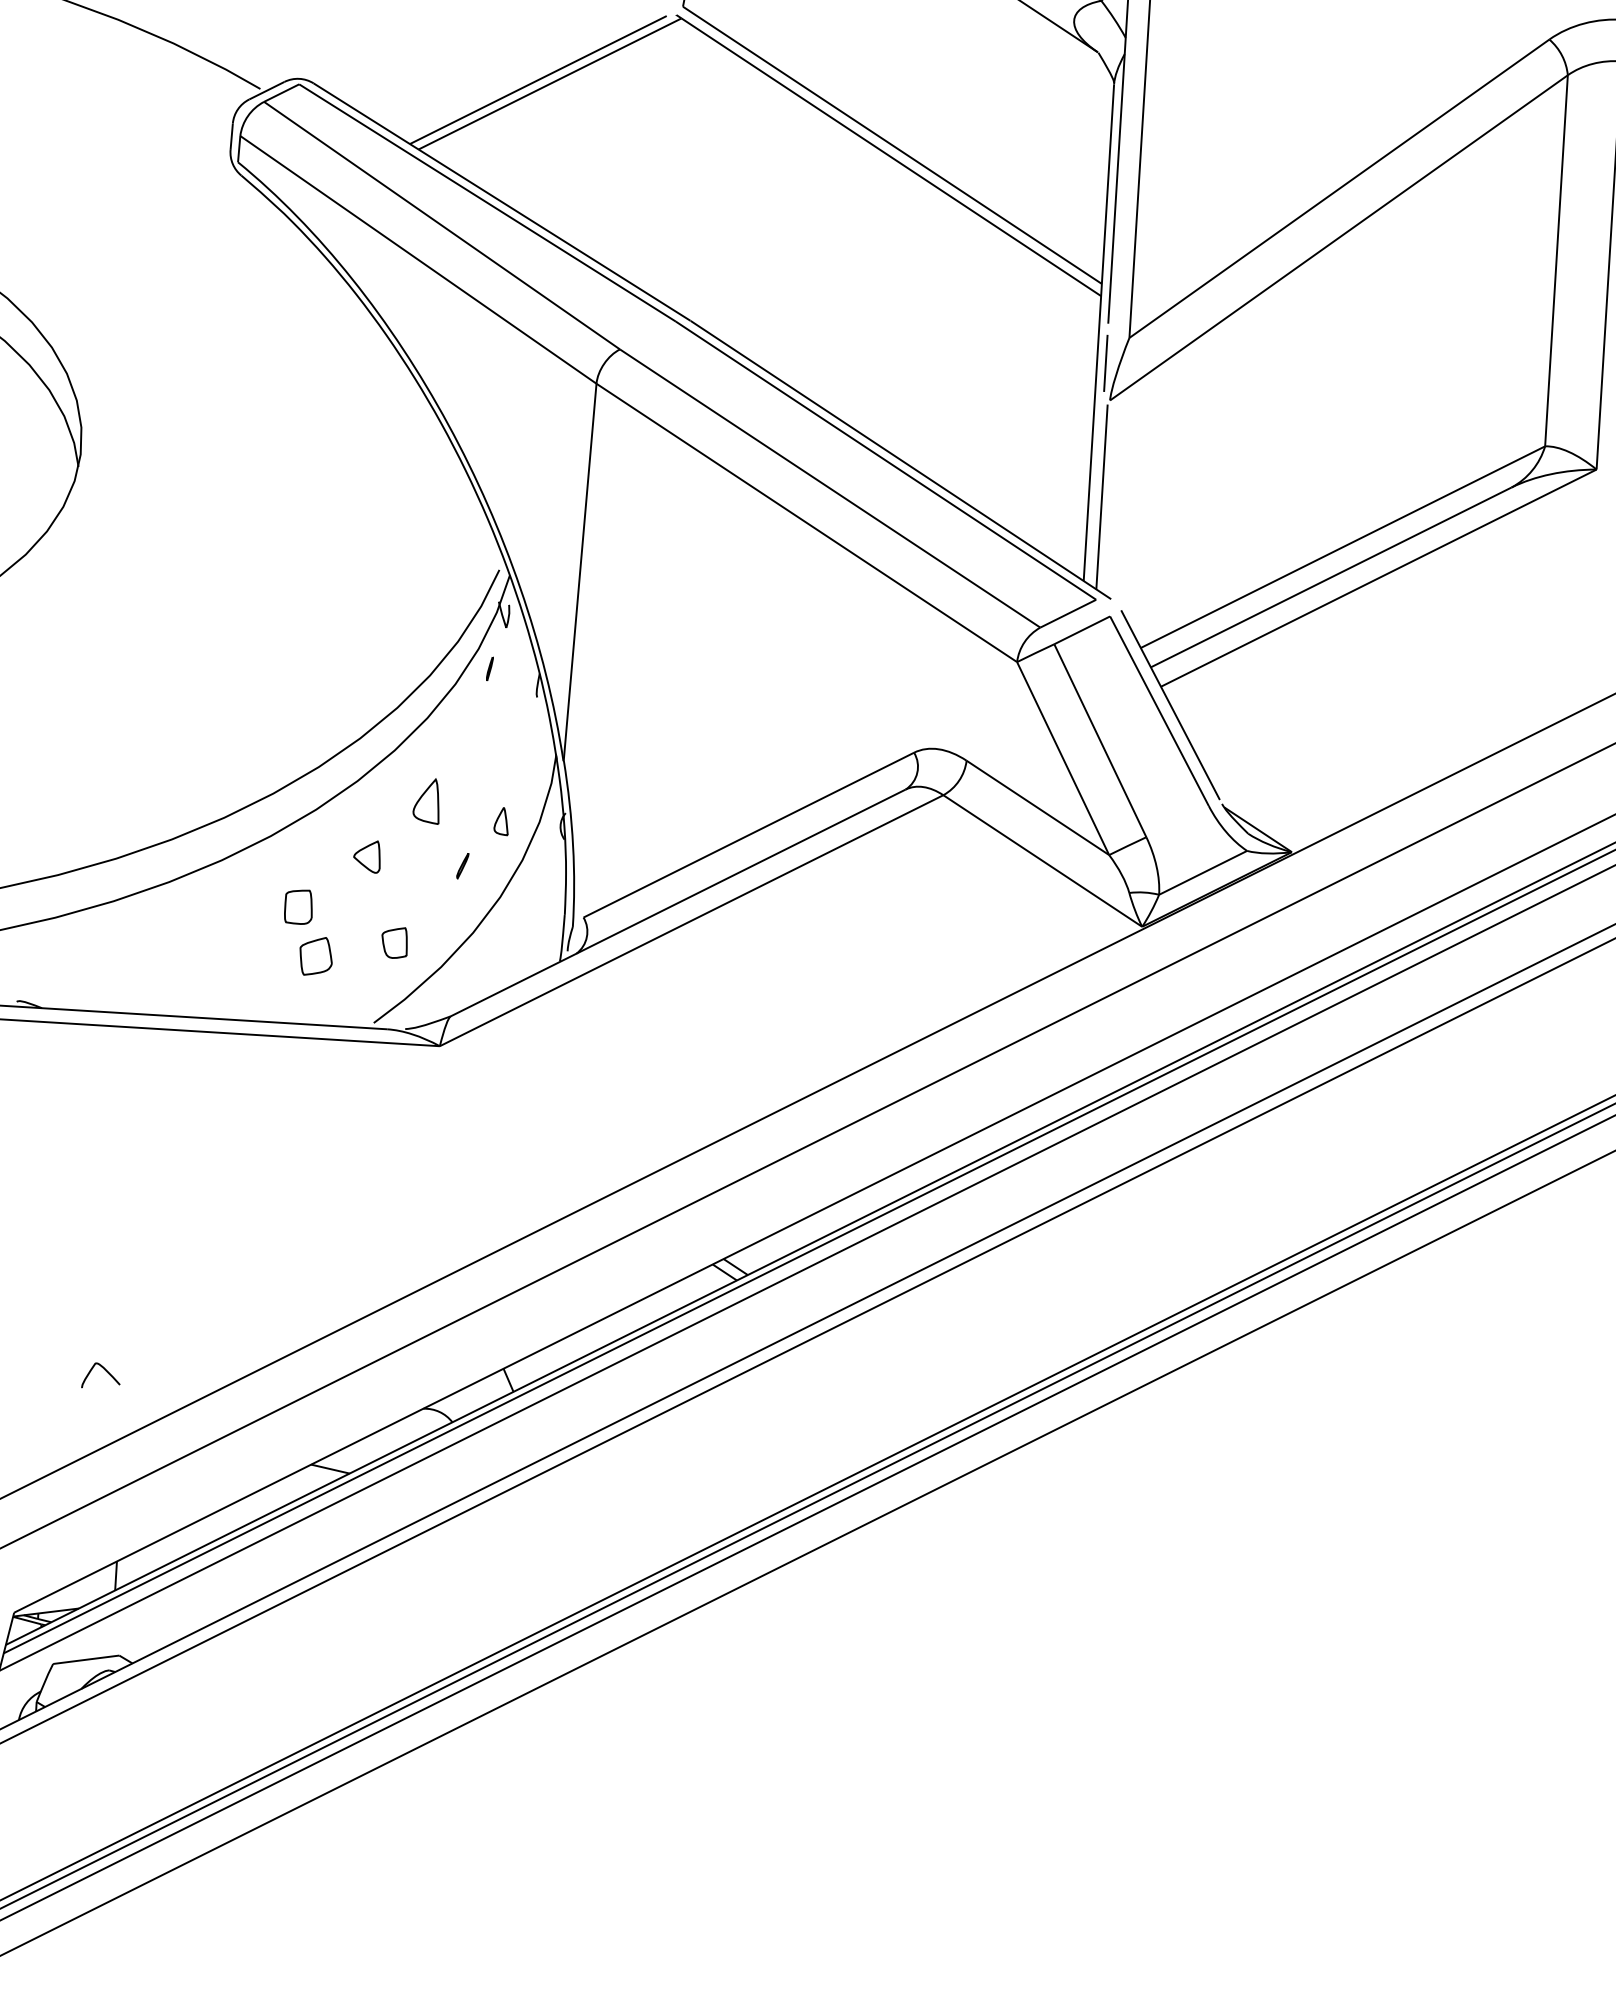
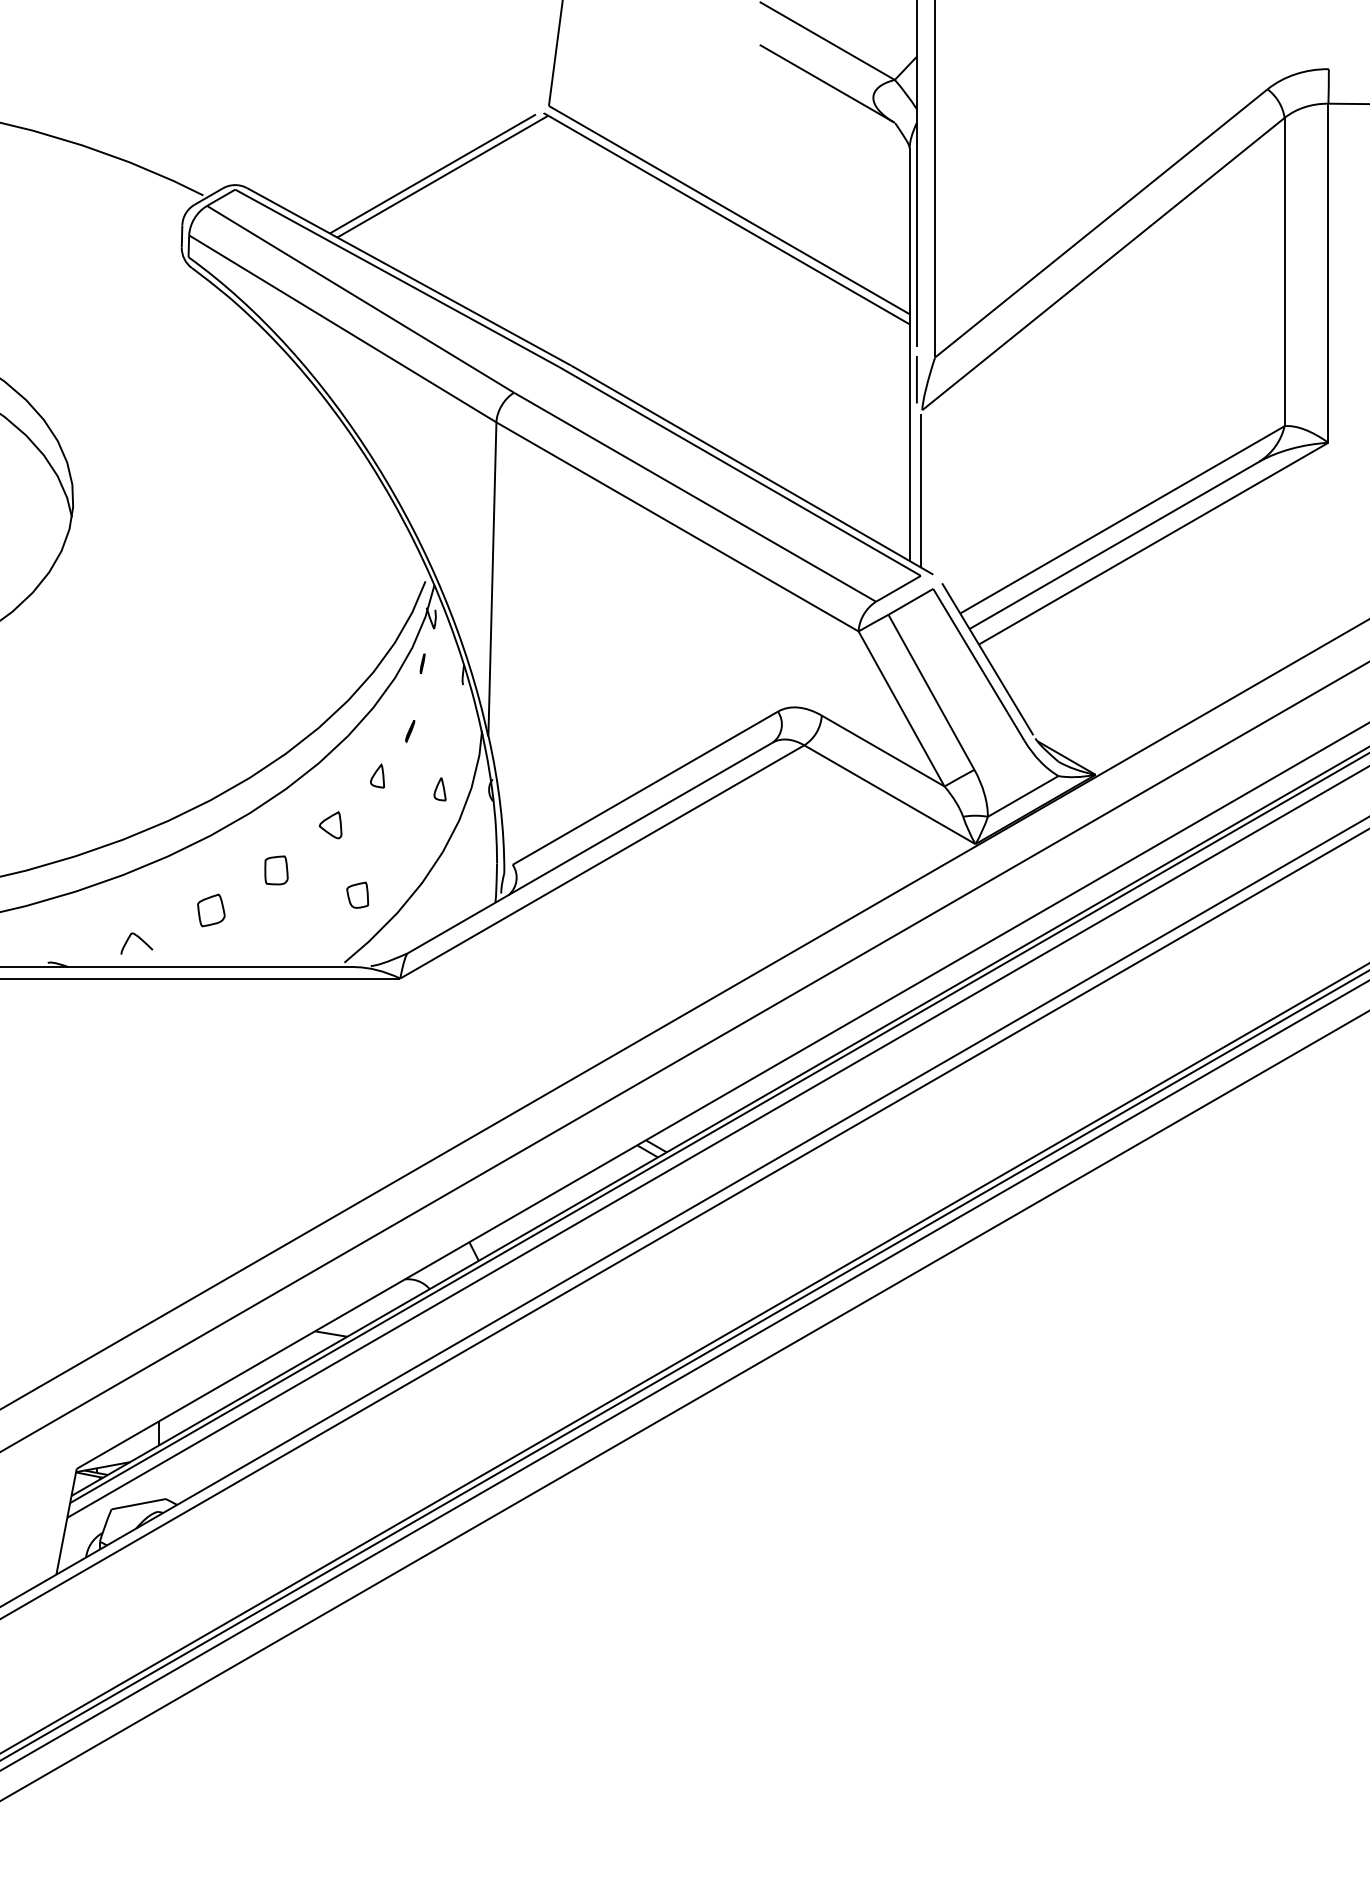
part: (427, 800) -> (377, 775), size x0.62
line: (463, 866) -> (410, 731), moved
part: (316, 956) -> (211, 910), moved
part: (100, 1375) -> (136, 943), moved

